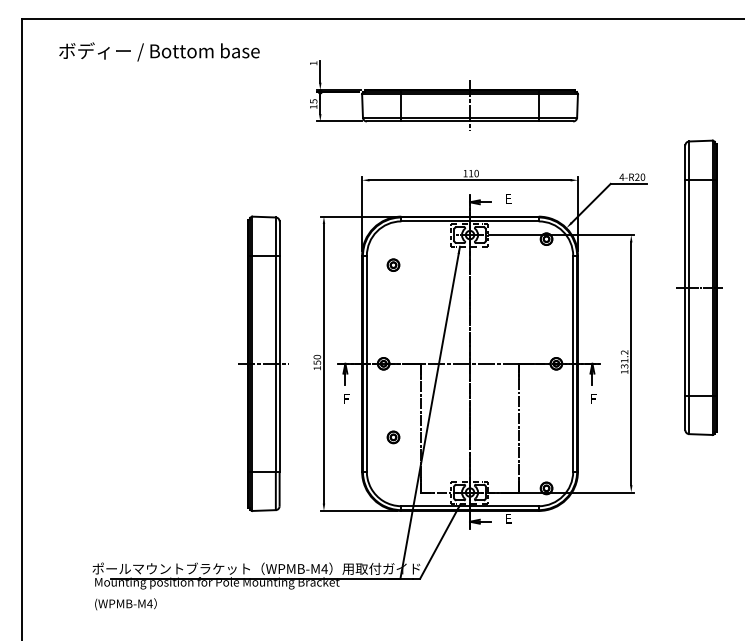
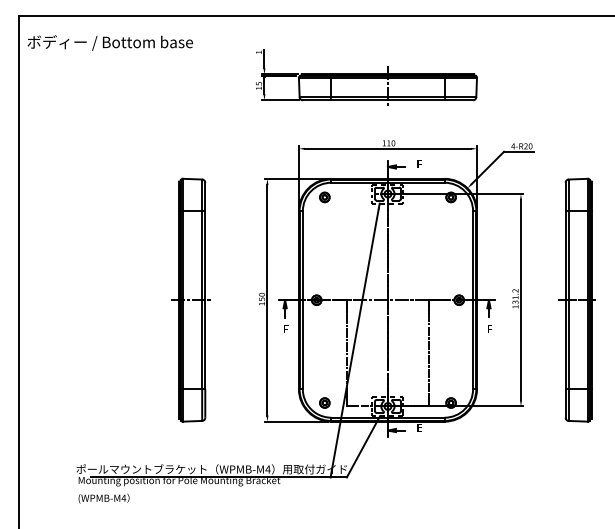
text: (159, 51) -> (110, 42), moved
part: (393, 264) -> (324, 196), moved
part: (699, 287) -> (577, 299), moved
part: (263, 363) -> (192, 299), moved
part: (393, 437) -> (324, 403), moved

